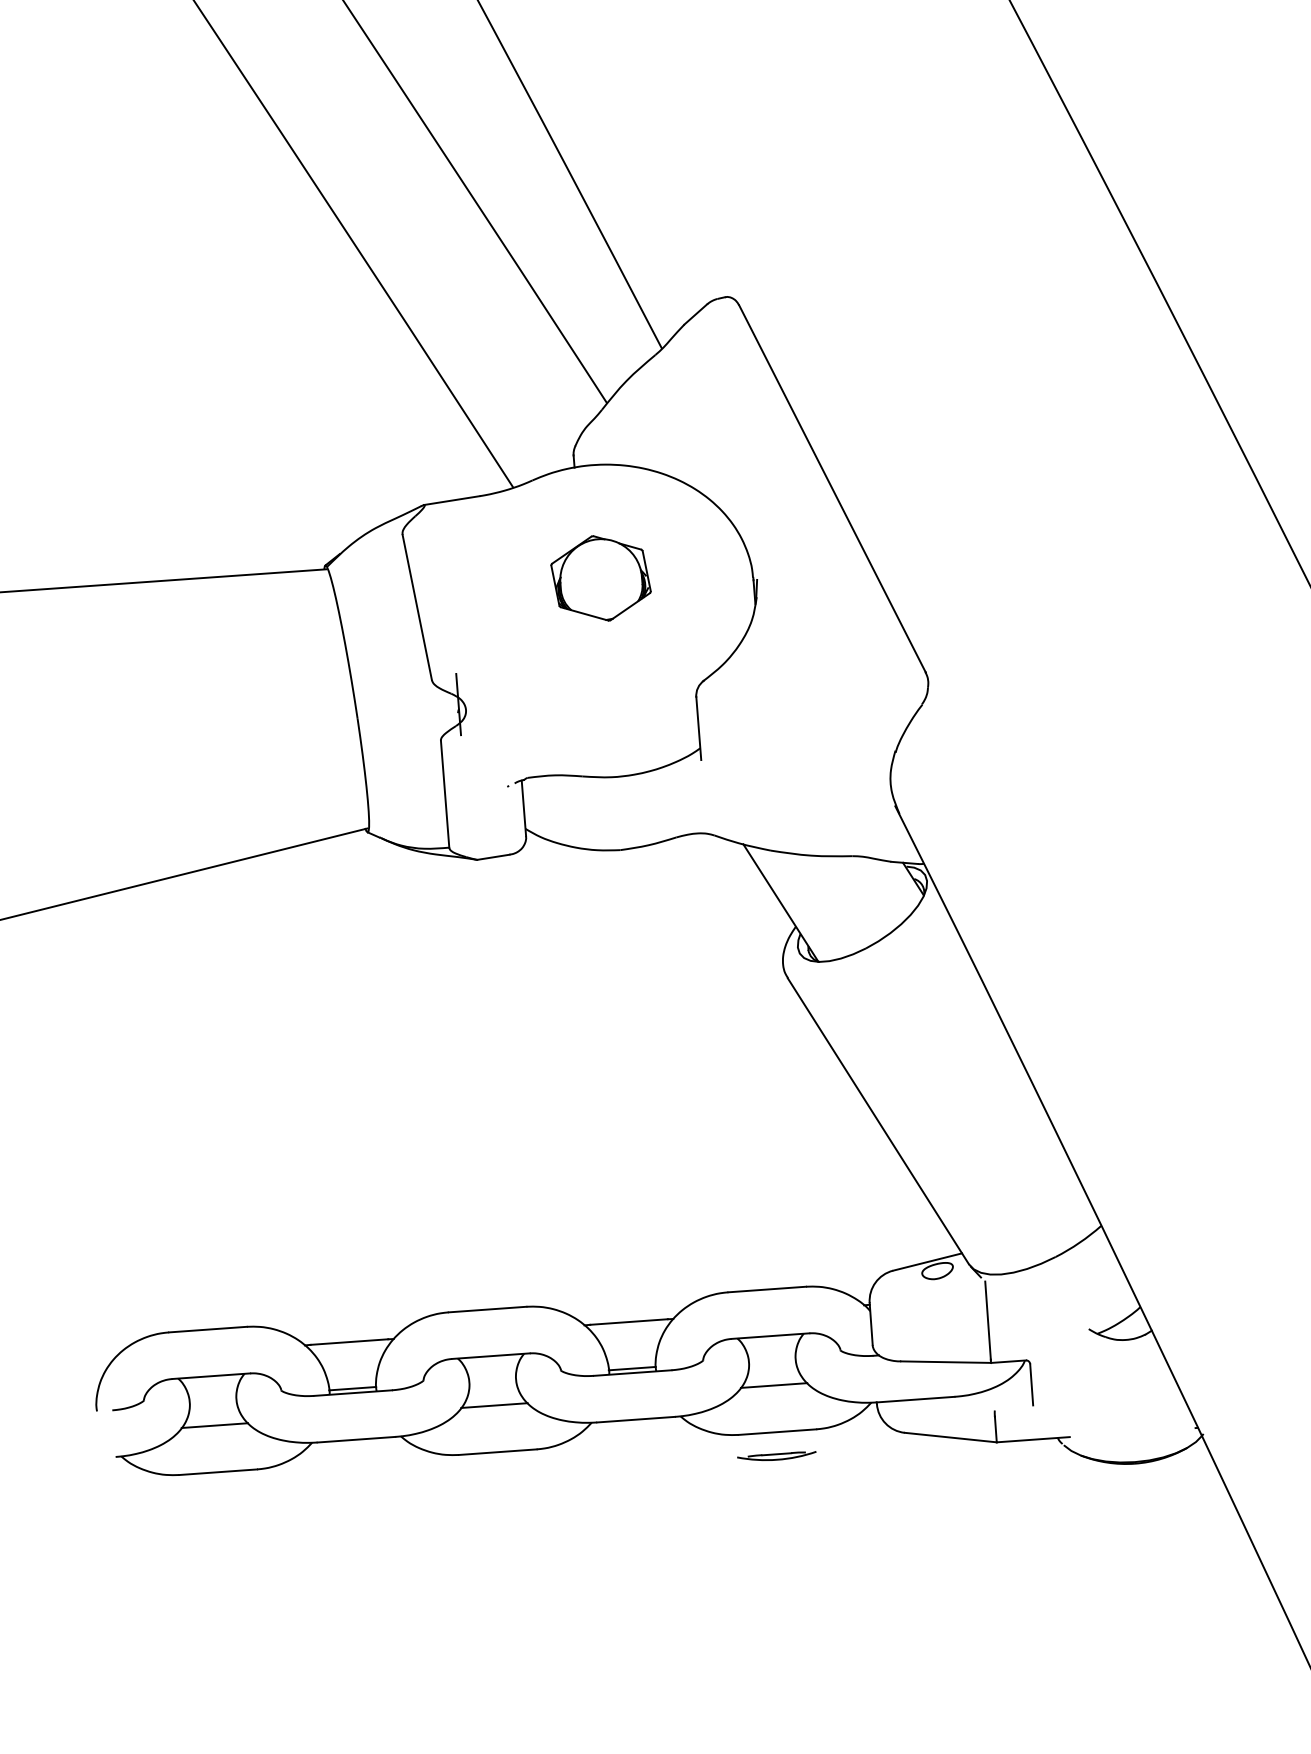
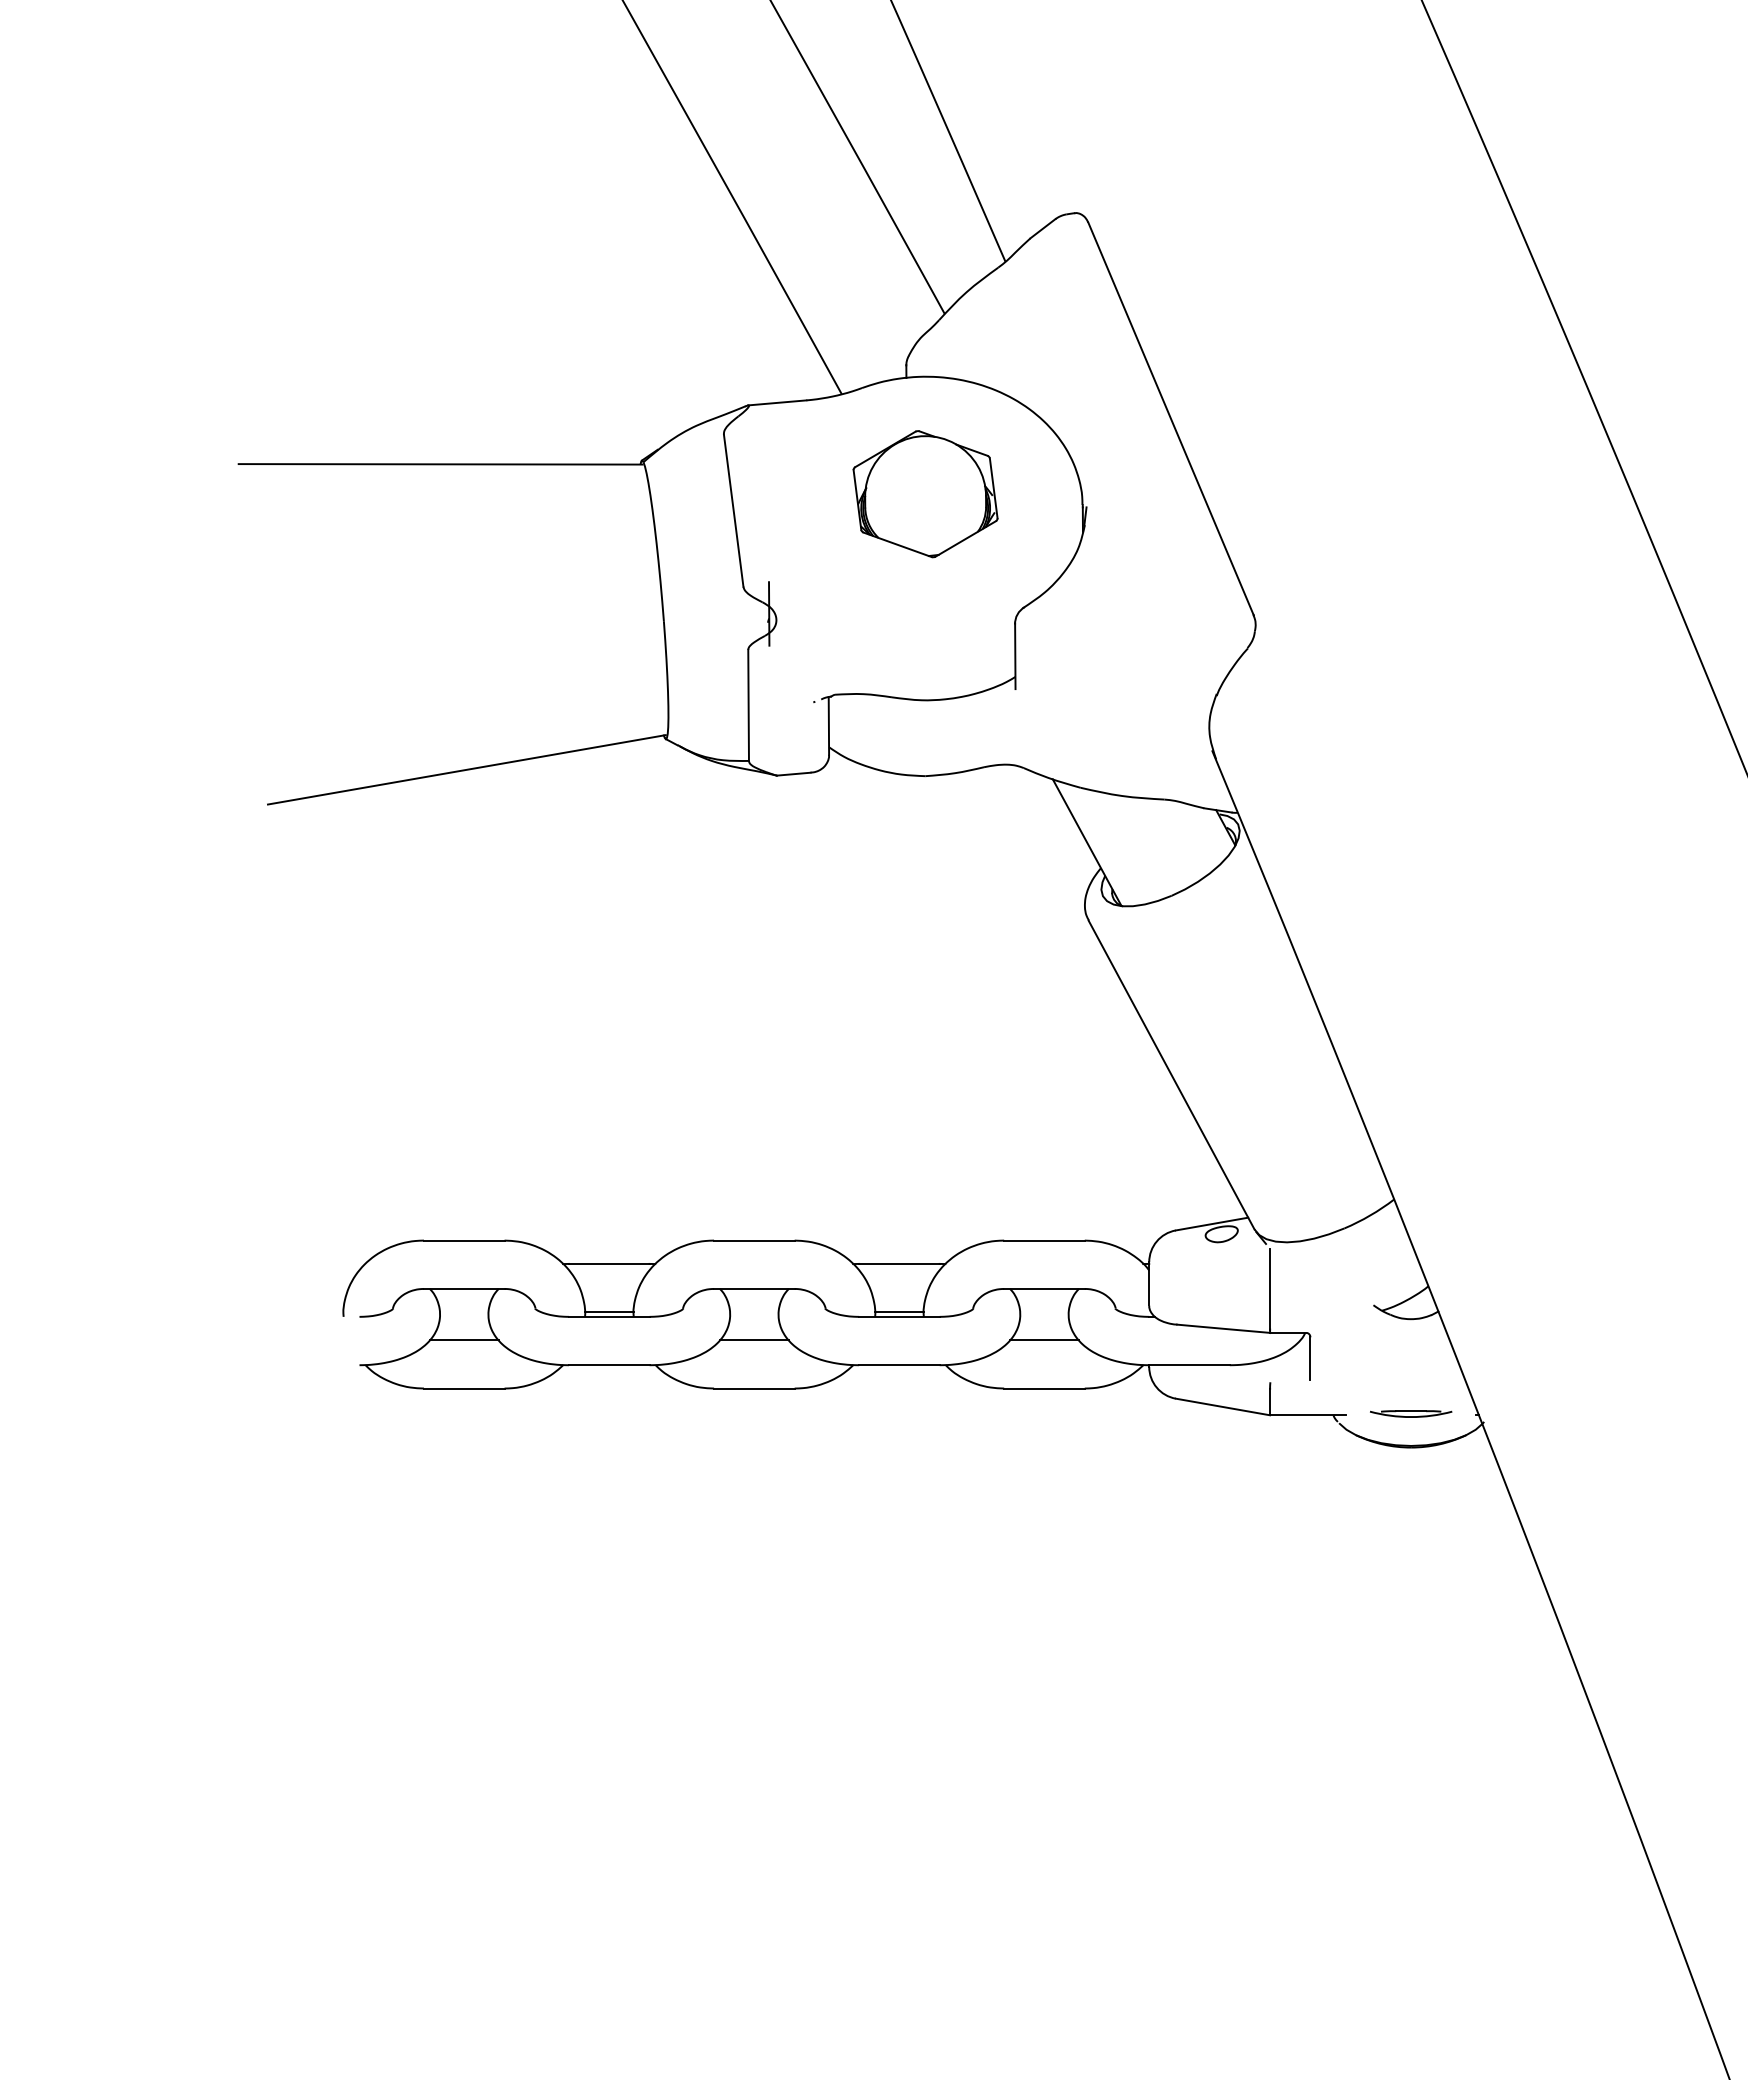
part: (601, 578) -> (925, 494), size x1.43
part: (777, 1456) -> (1411, 1413), moved

